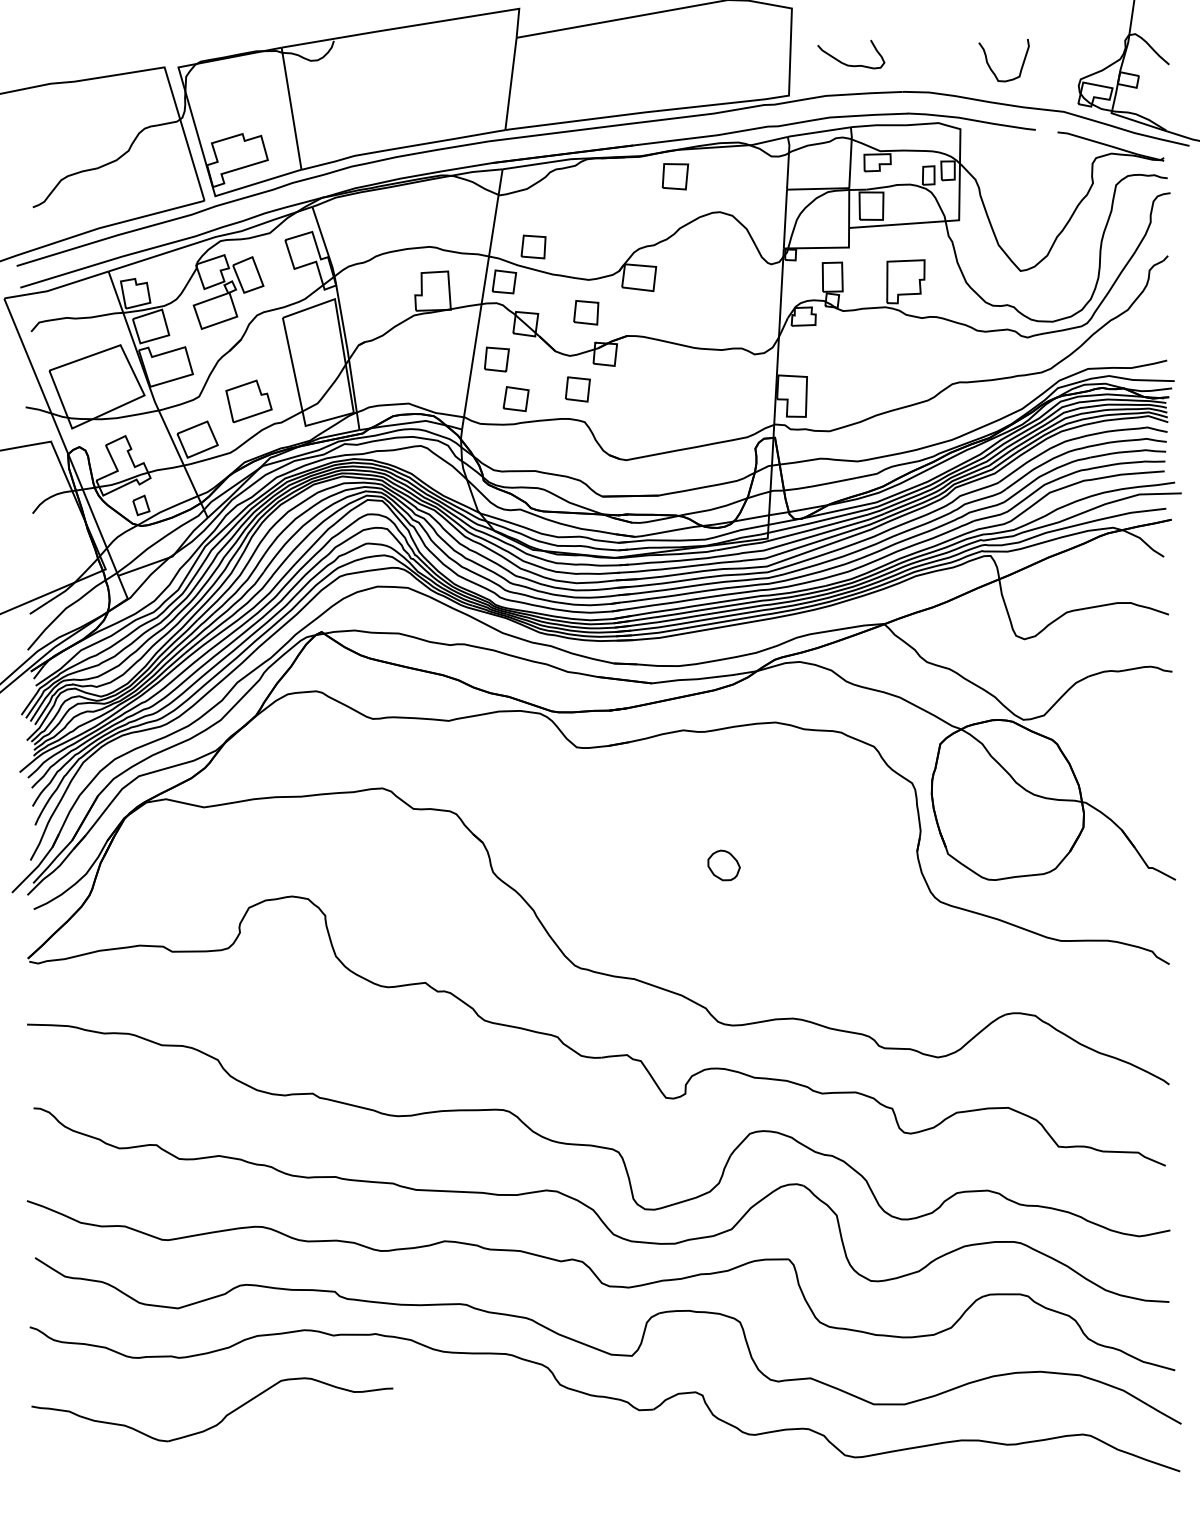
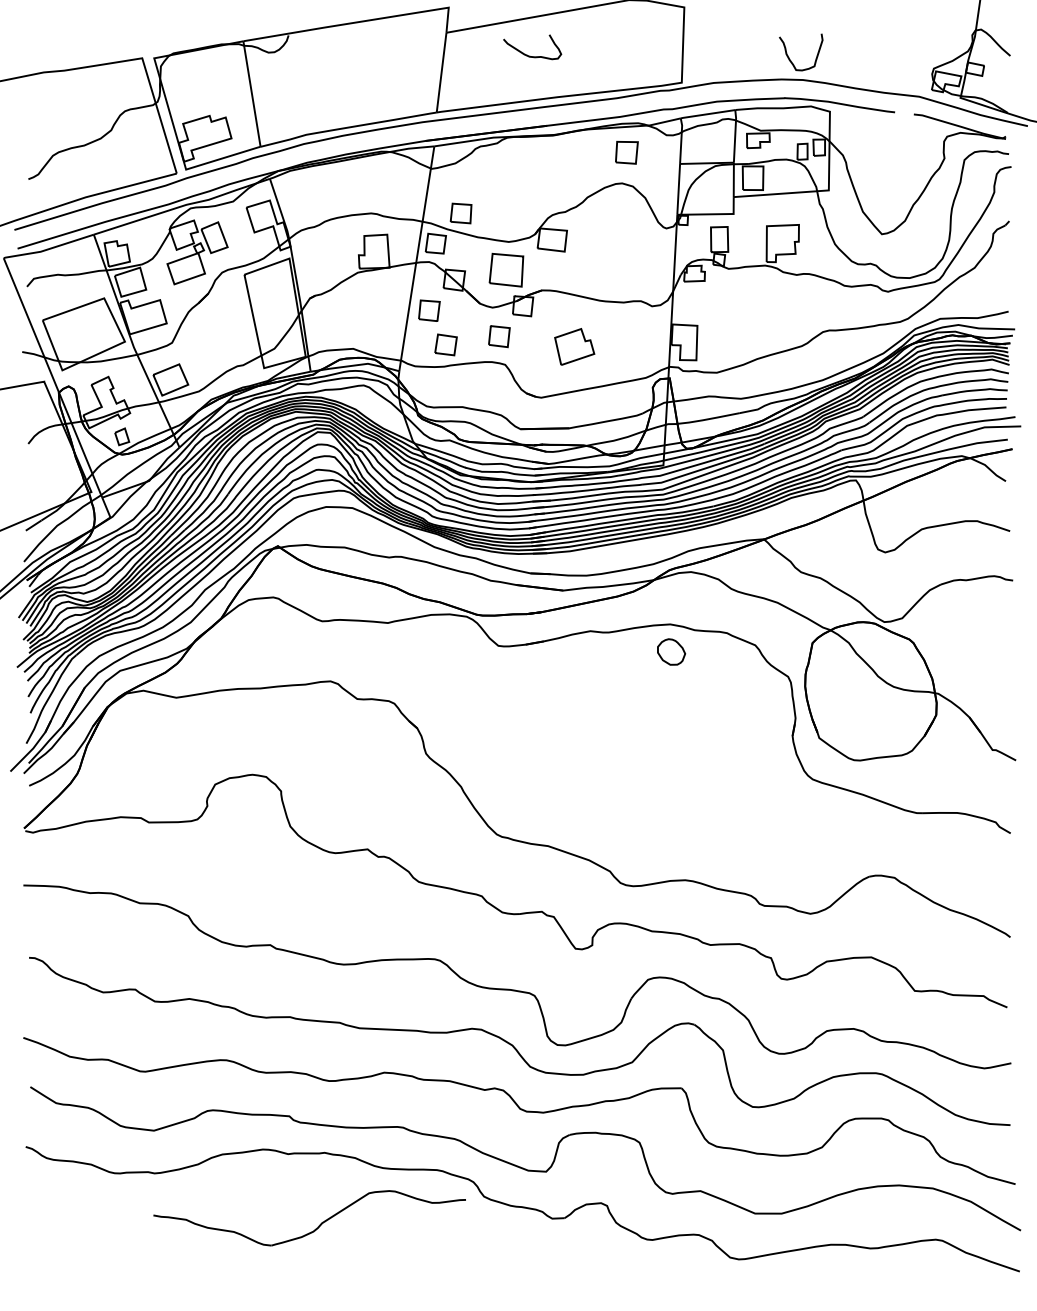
curve: (849, 64) -> (531, 55), moved
curve: (992, 69) -> (791, 60), moved
part: (675, 176) -> (626, 152), moved
part: (586, 312) -> (506, 270), size x1.6
part: (248, 401) -> (574, 347), moved
part: (723, 865) -> (671, 652), moved
part: (222, 1418) -> (318, 1225), moved

